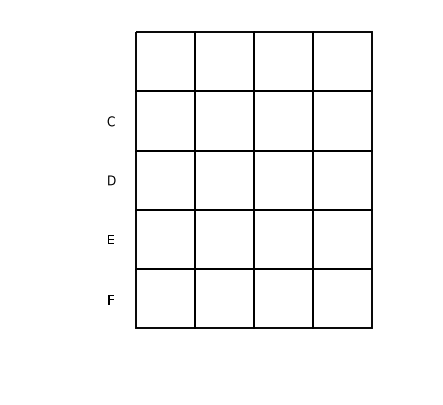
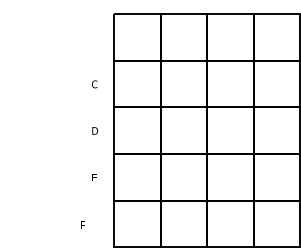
text: (110, 299) -> (82, 224), moved

